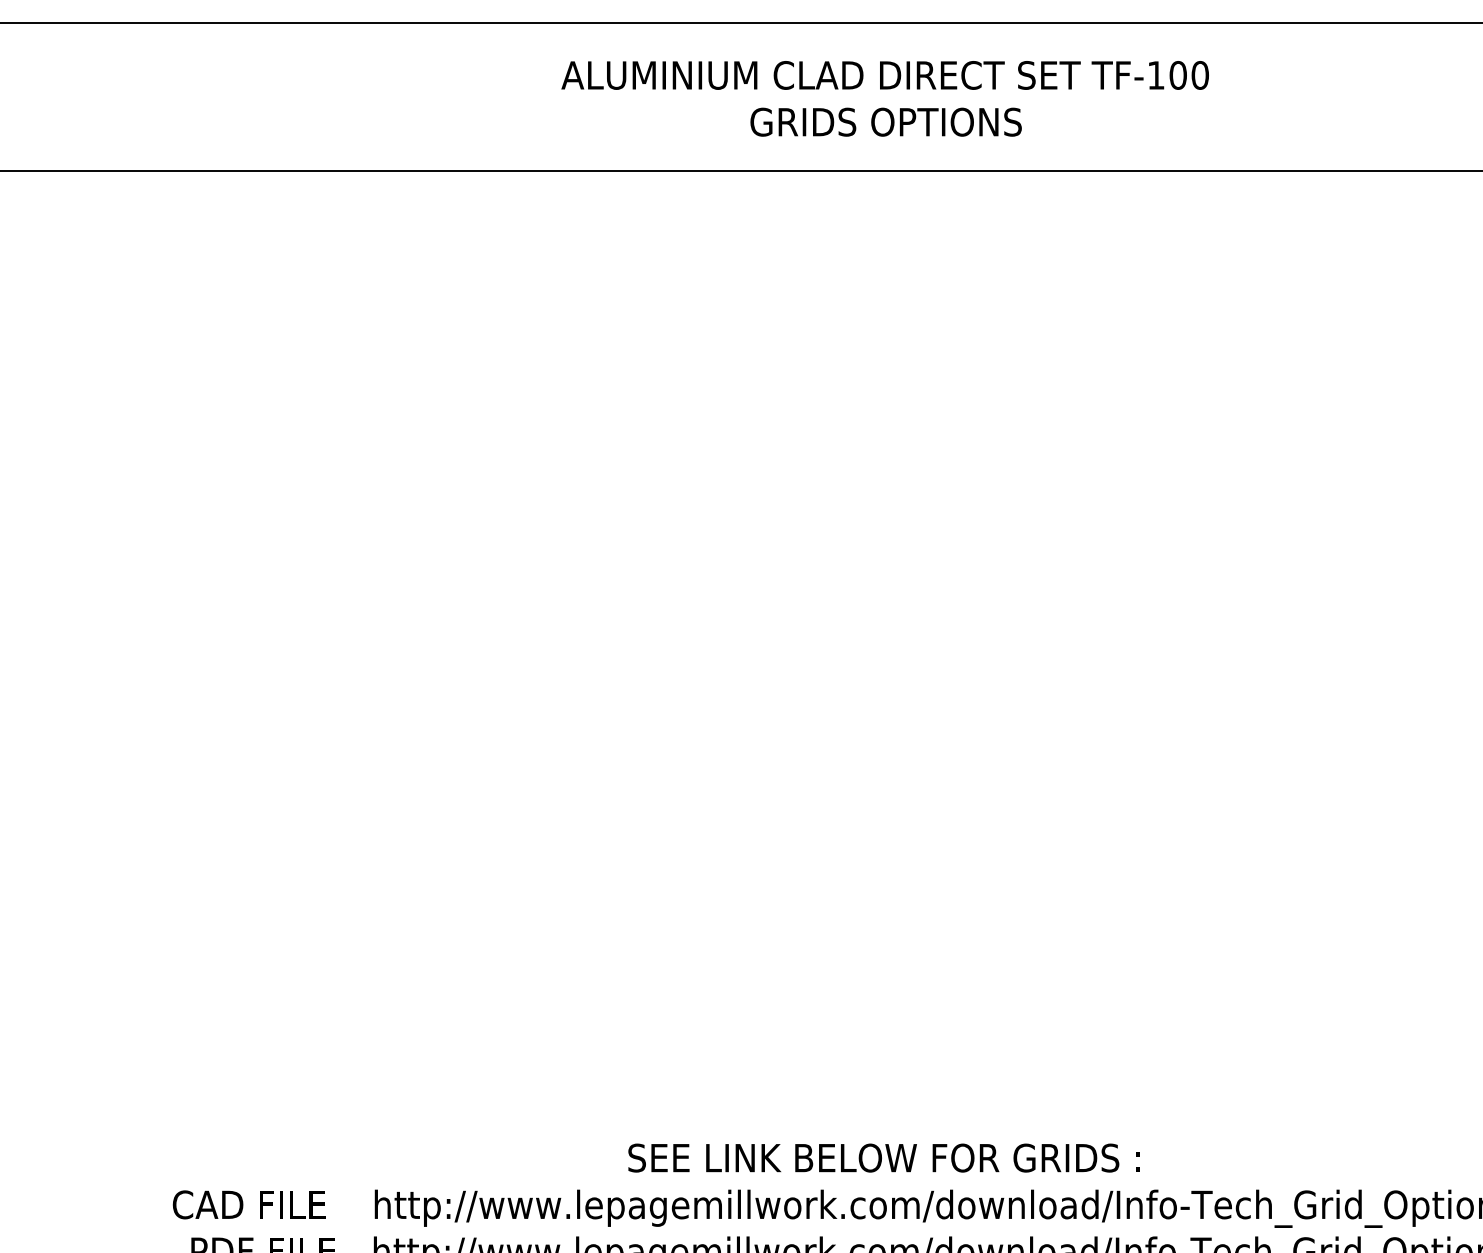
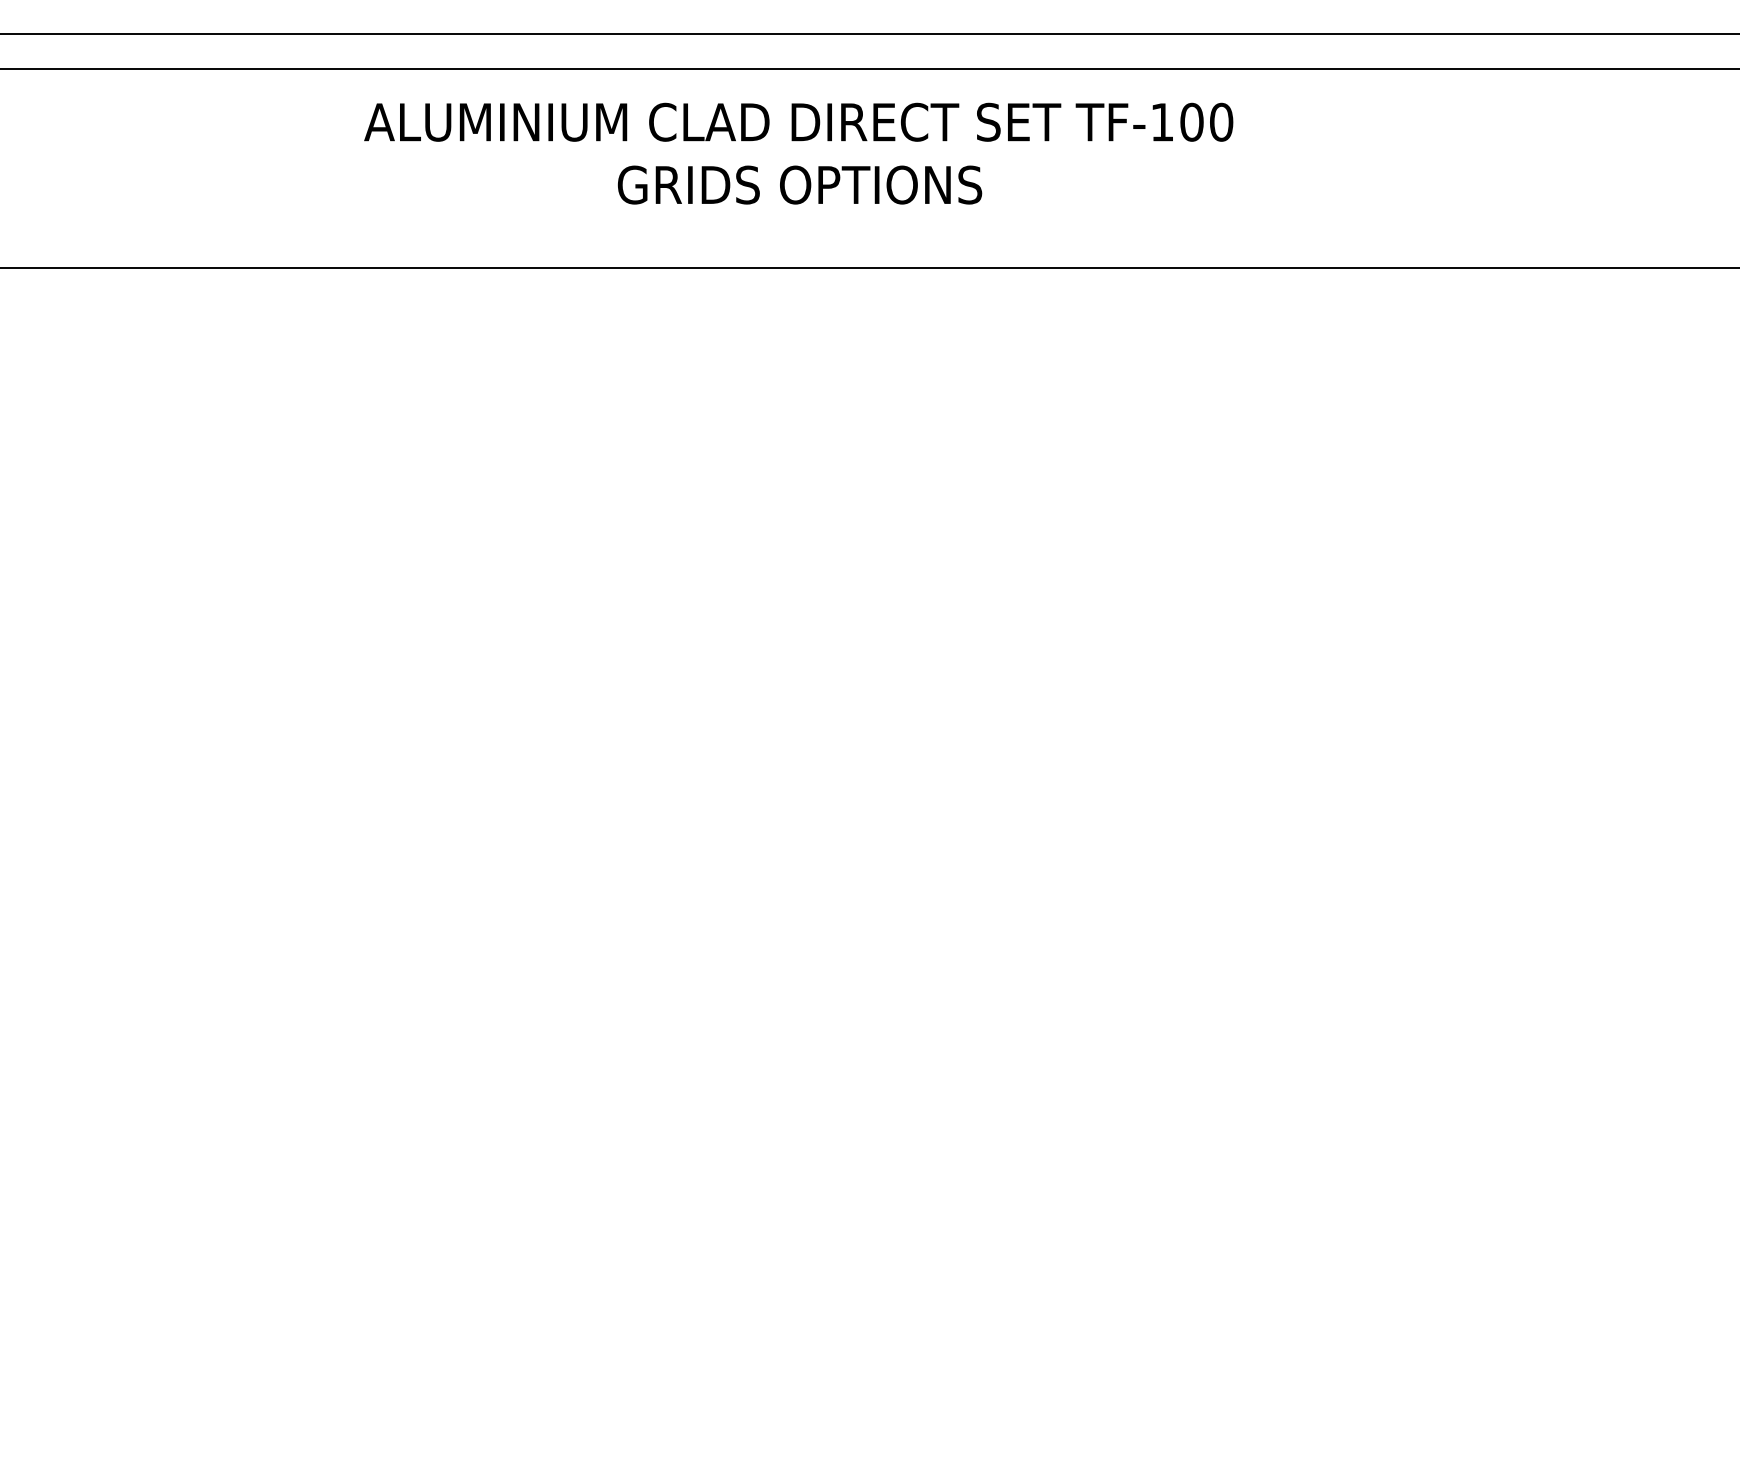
text: (884, 98) -> (797, 153), moved

